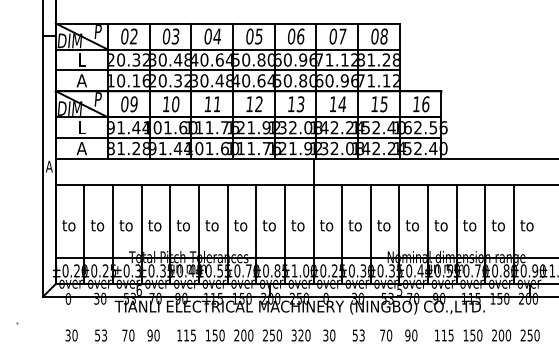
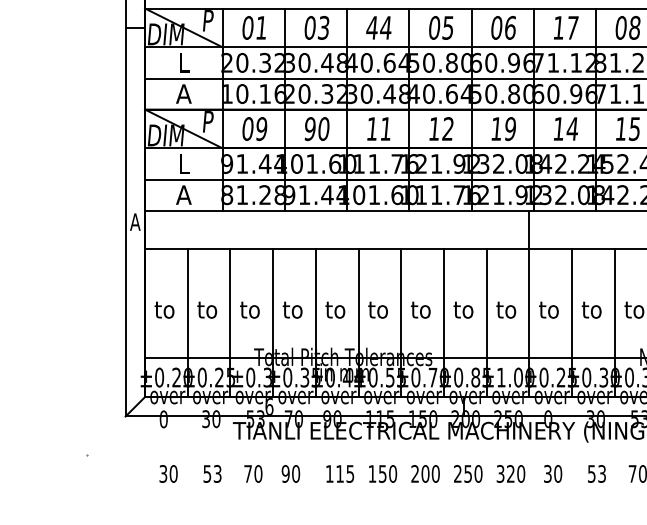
text: (133, 36) -> (260, 27), 02 -> 01
text: (207, 36) -> (371, 27), 04 -> 44
text: (332, 36) -> (557, 27), 07 -> 17
text: (166, 104) -> (310, 129), 10 -> 90
text: (300, 104) -> (510, 129), 13 -> 19

